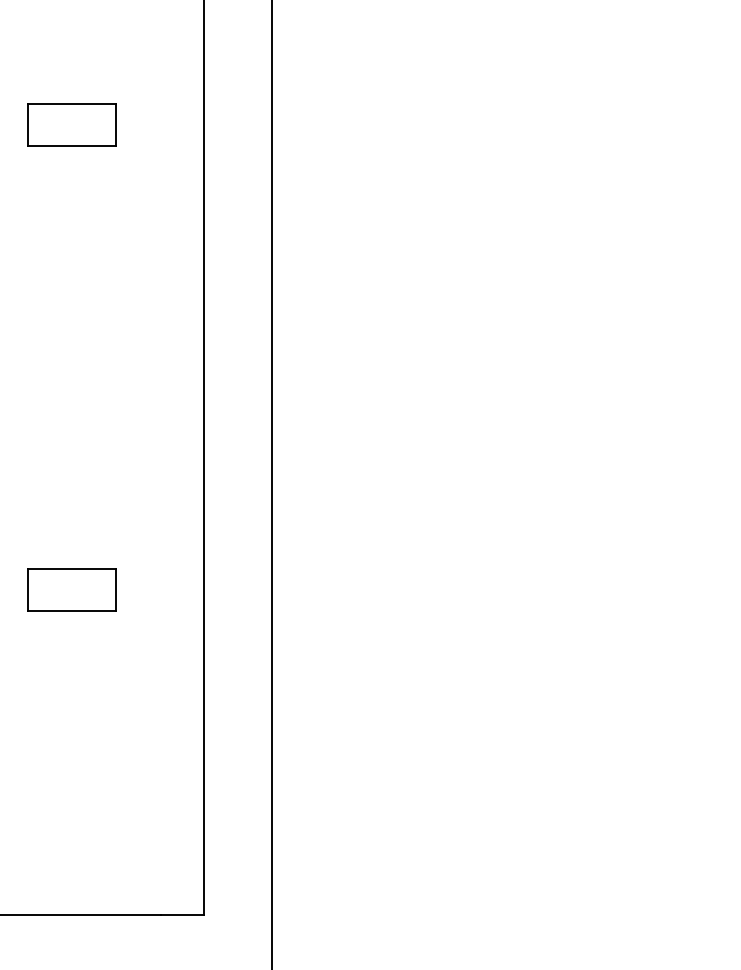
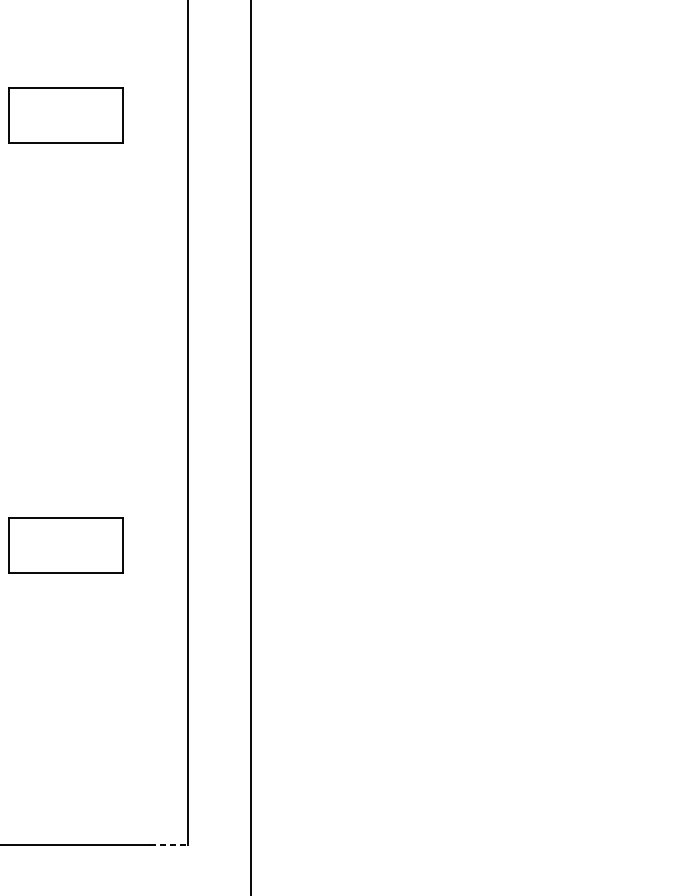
part: (71, 124) -> (66, 114), size x1.4
part: (71, 589) -> (66, 544), size x1.4
line: (183, 914) -> (169, 844), solid -> dashed

